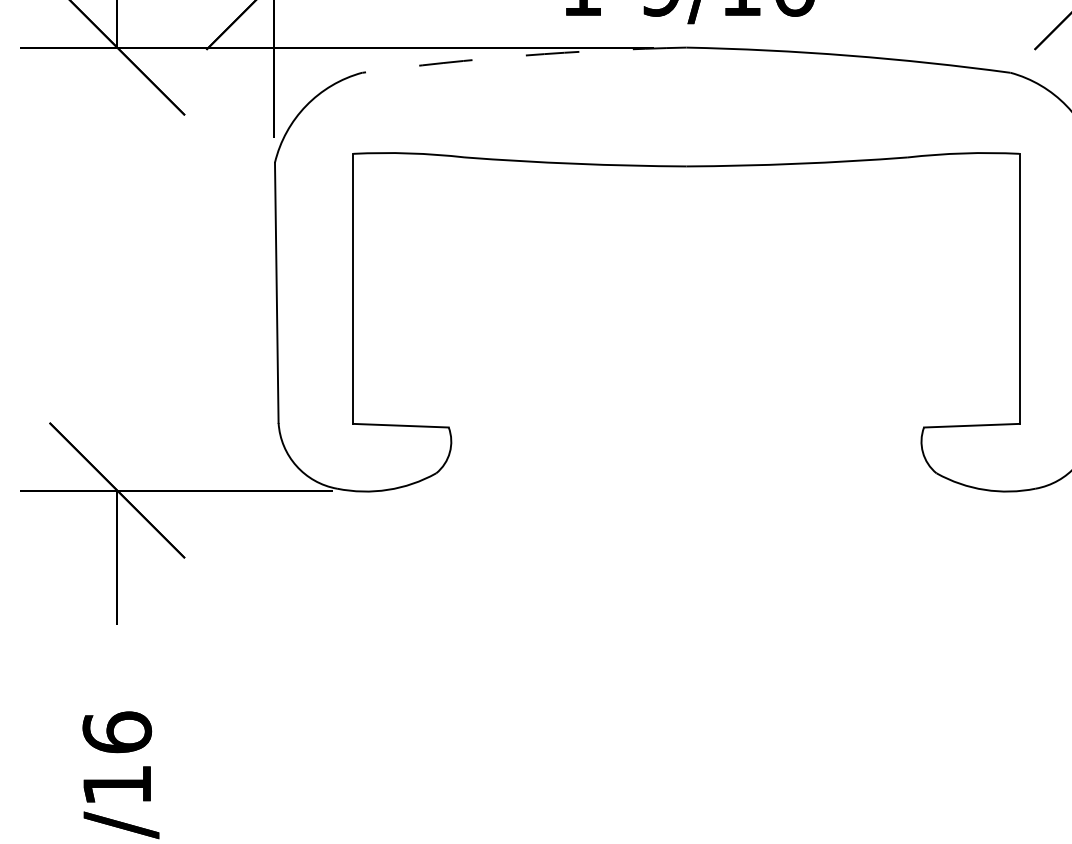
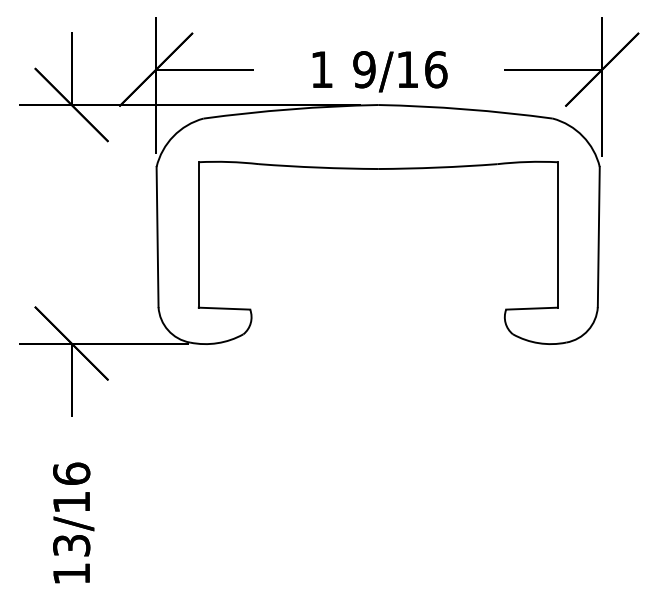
arc: (523, 55) -> (290, 109), dashed -> solid

